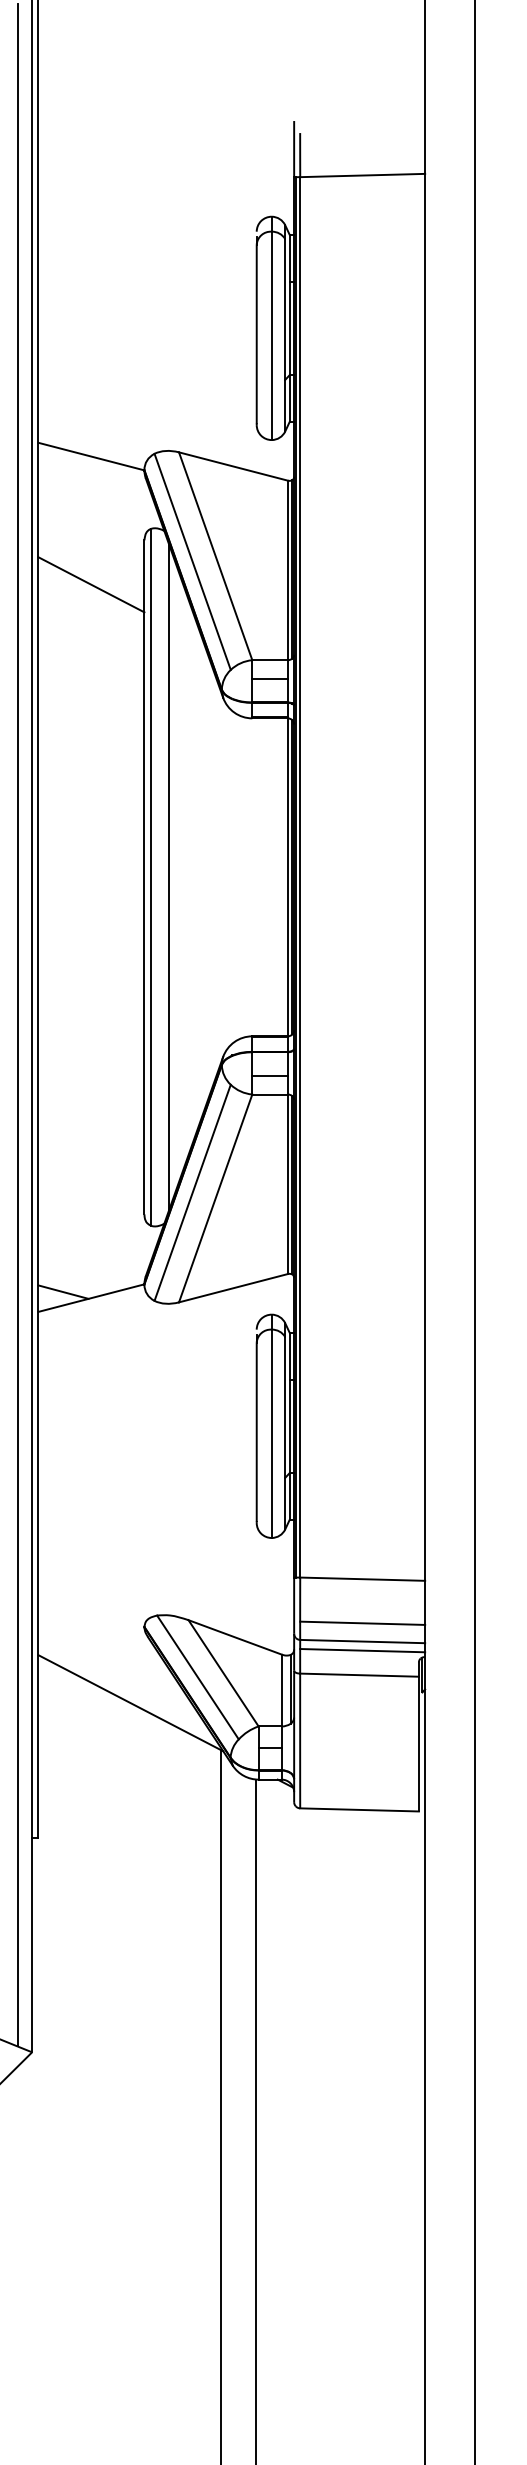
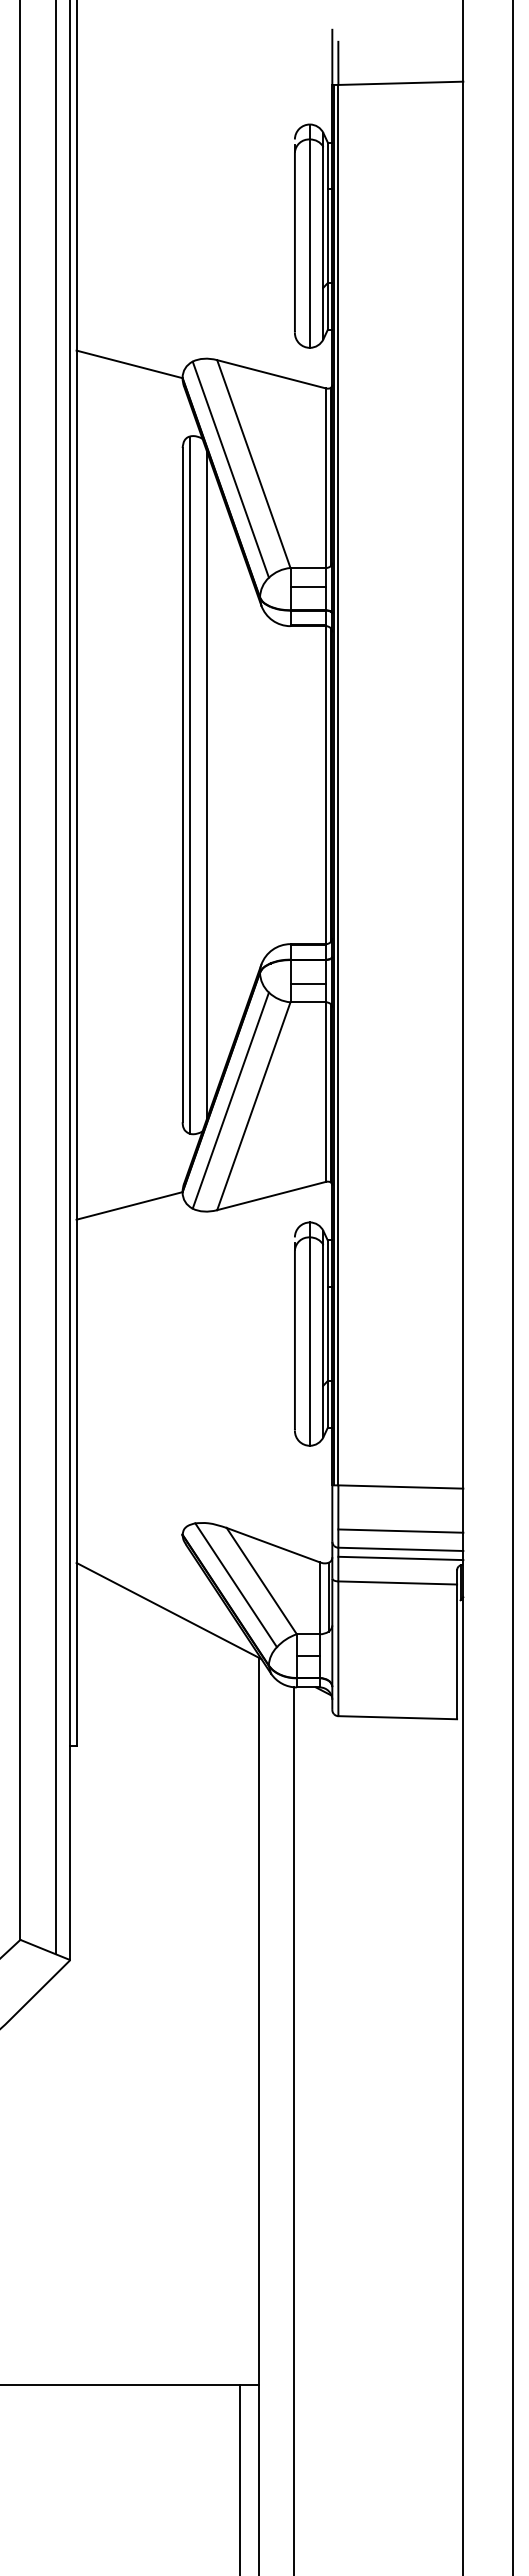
line: (91, 584) -> (129, 492), removed
line: (63, 1291) -> (101, 1199), removed

